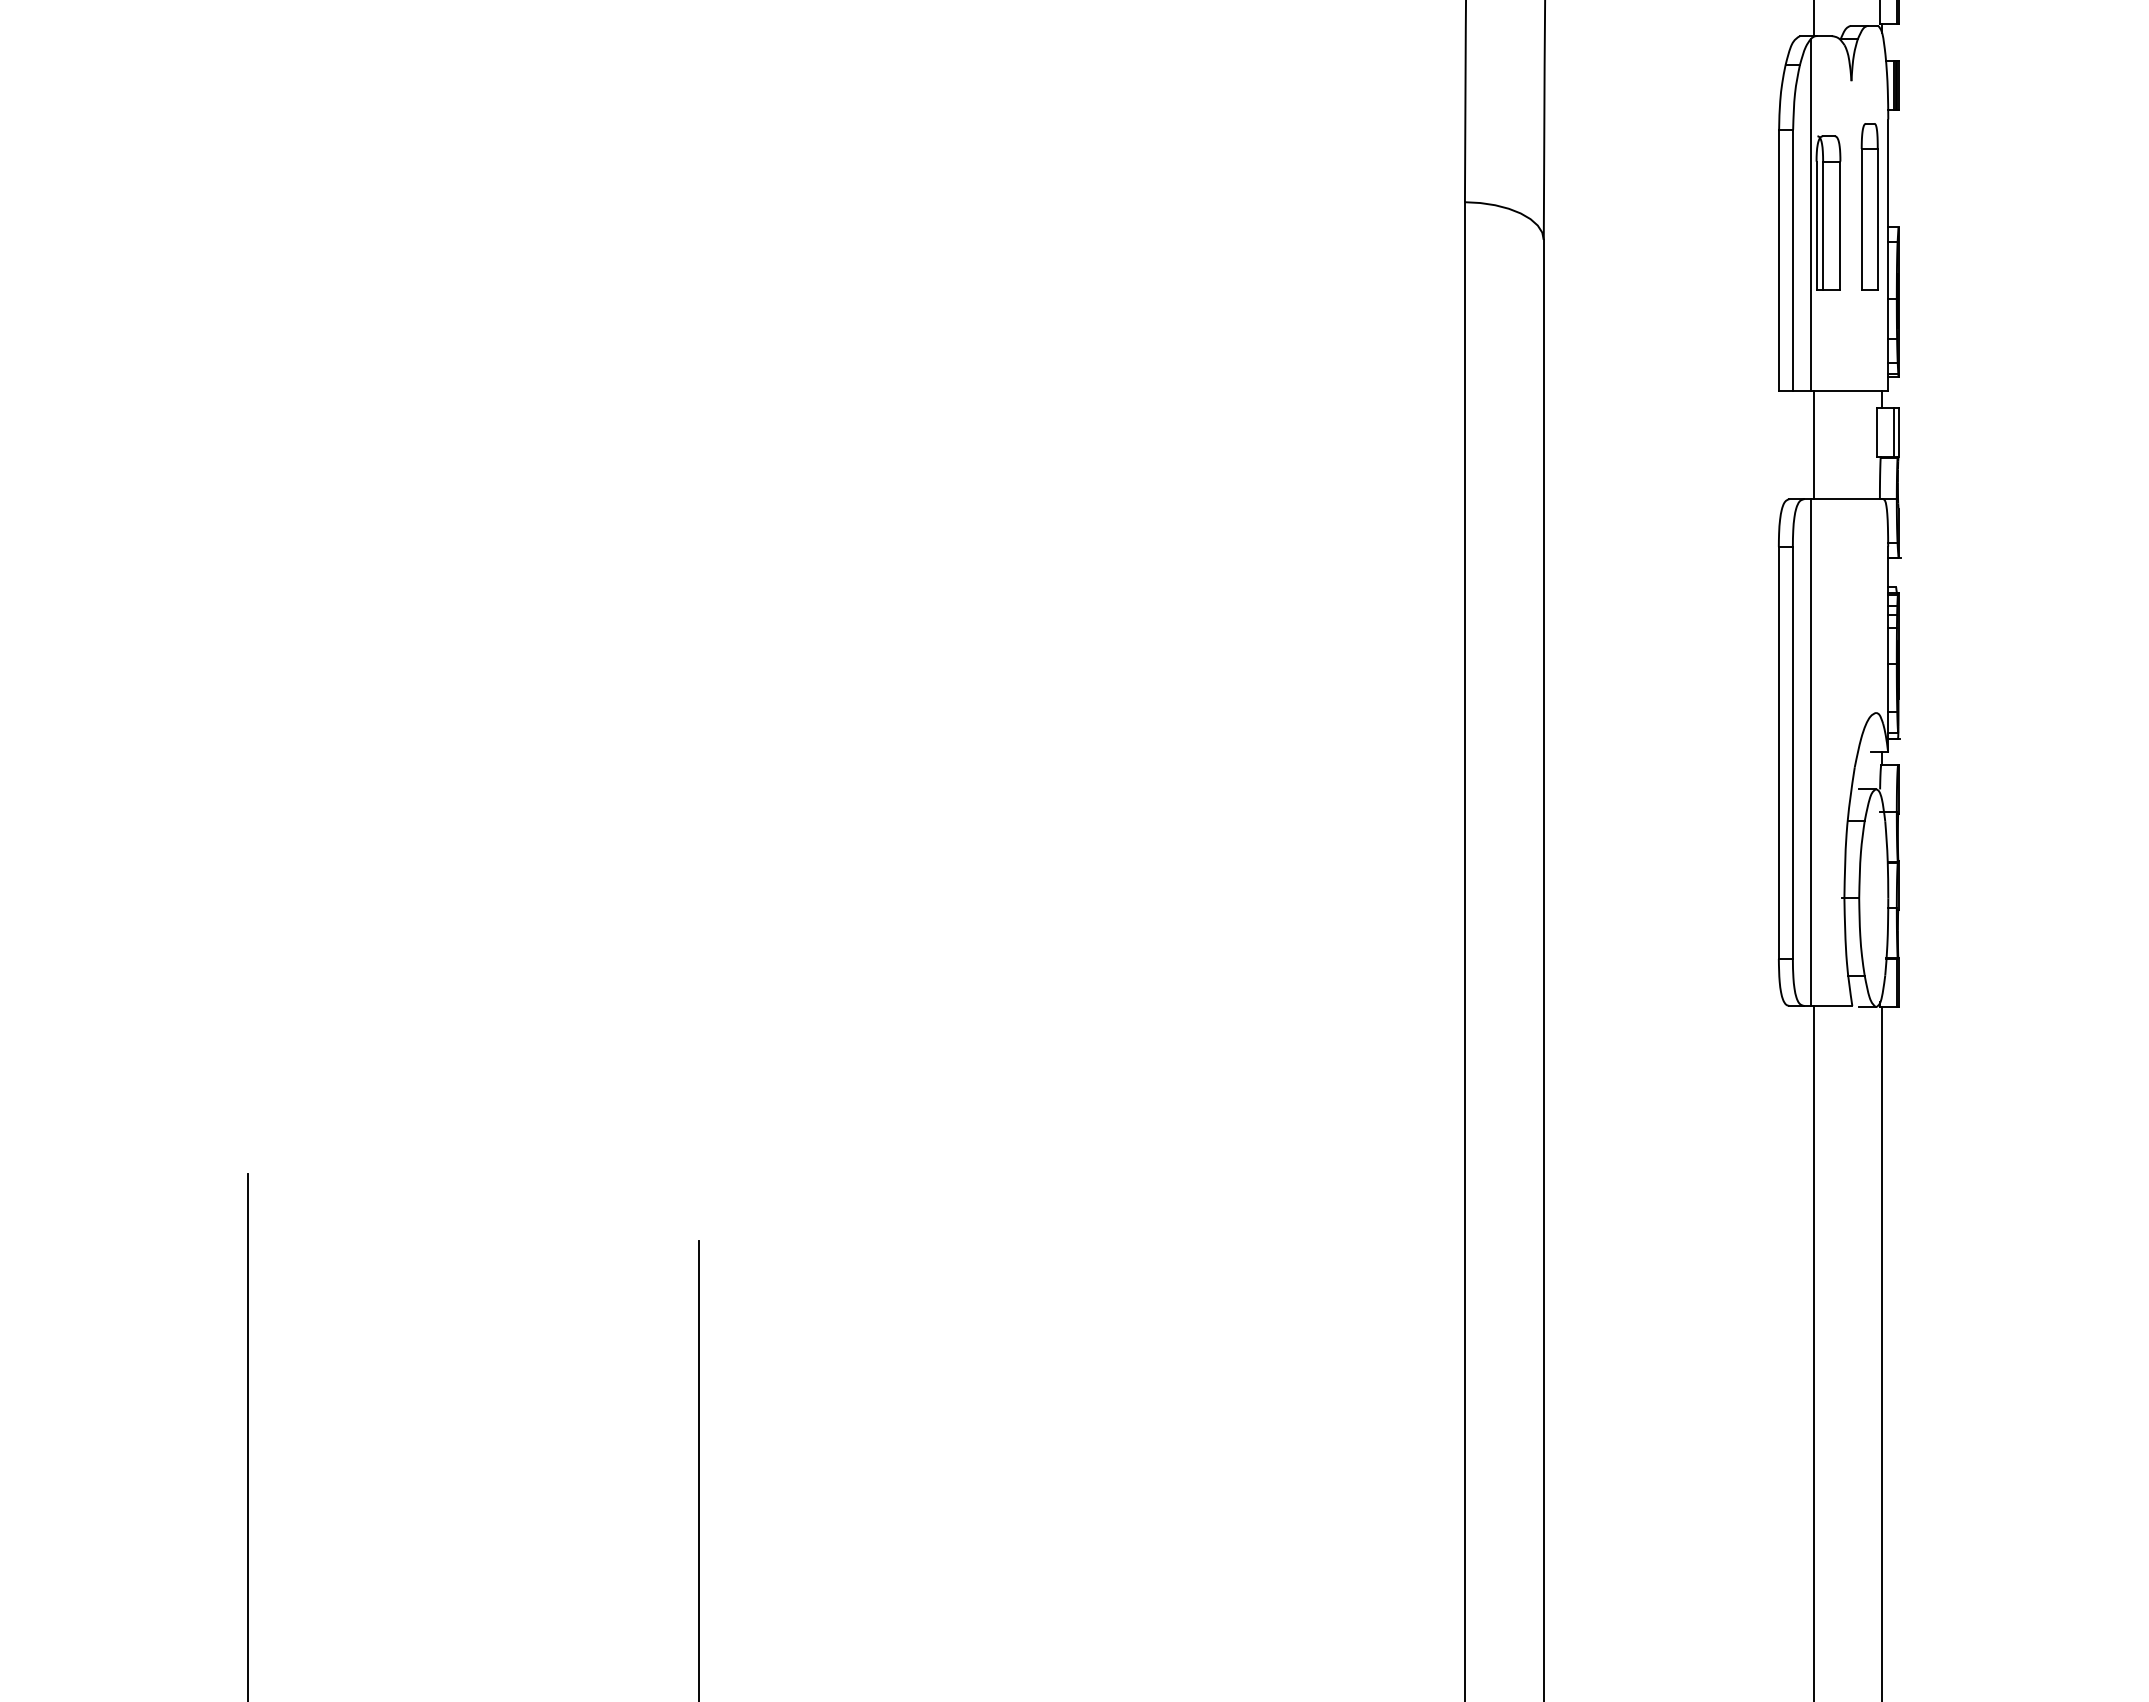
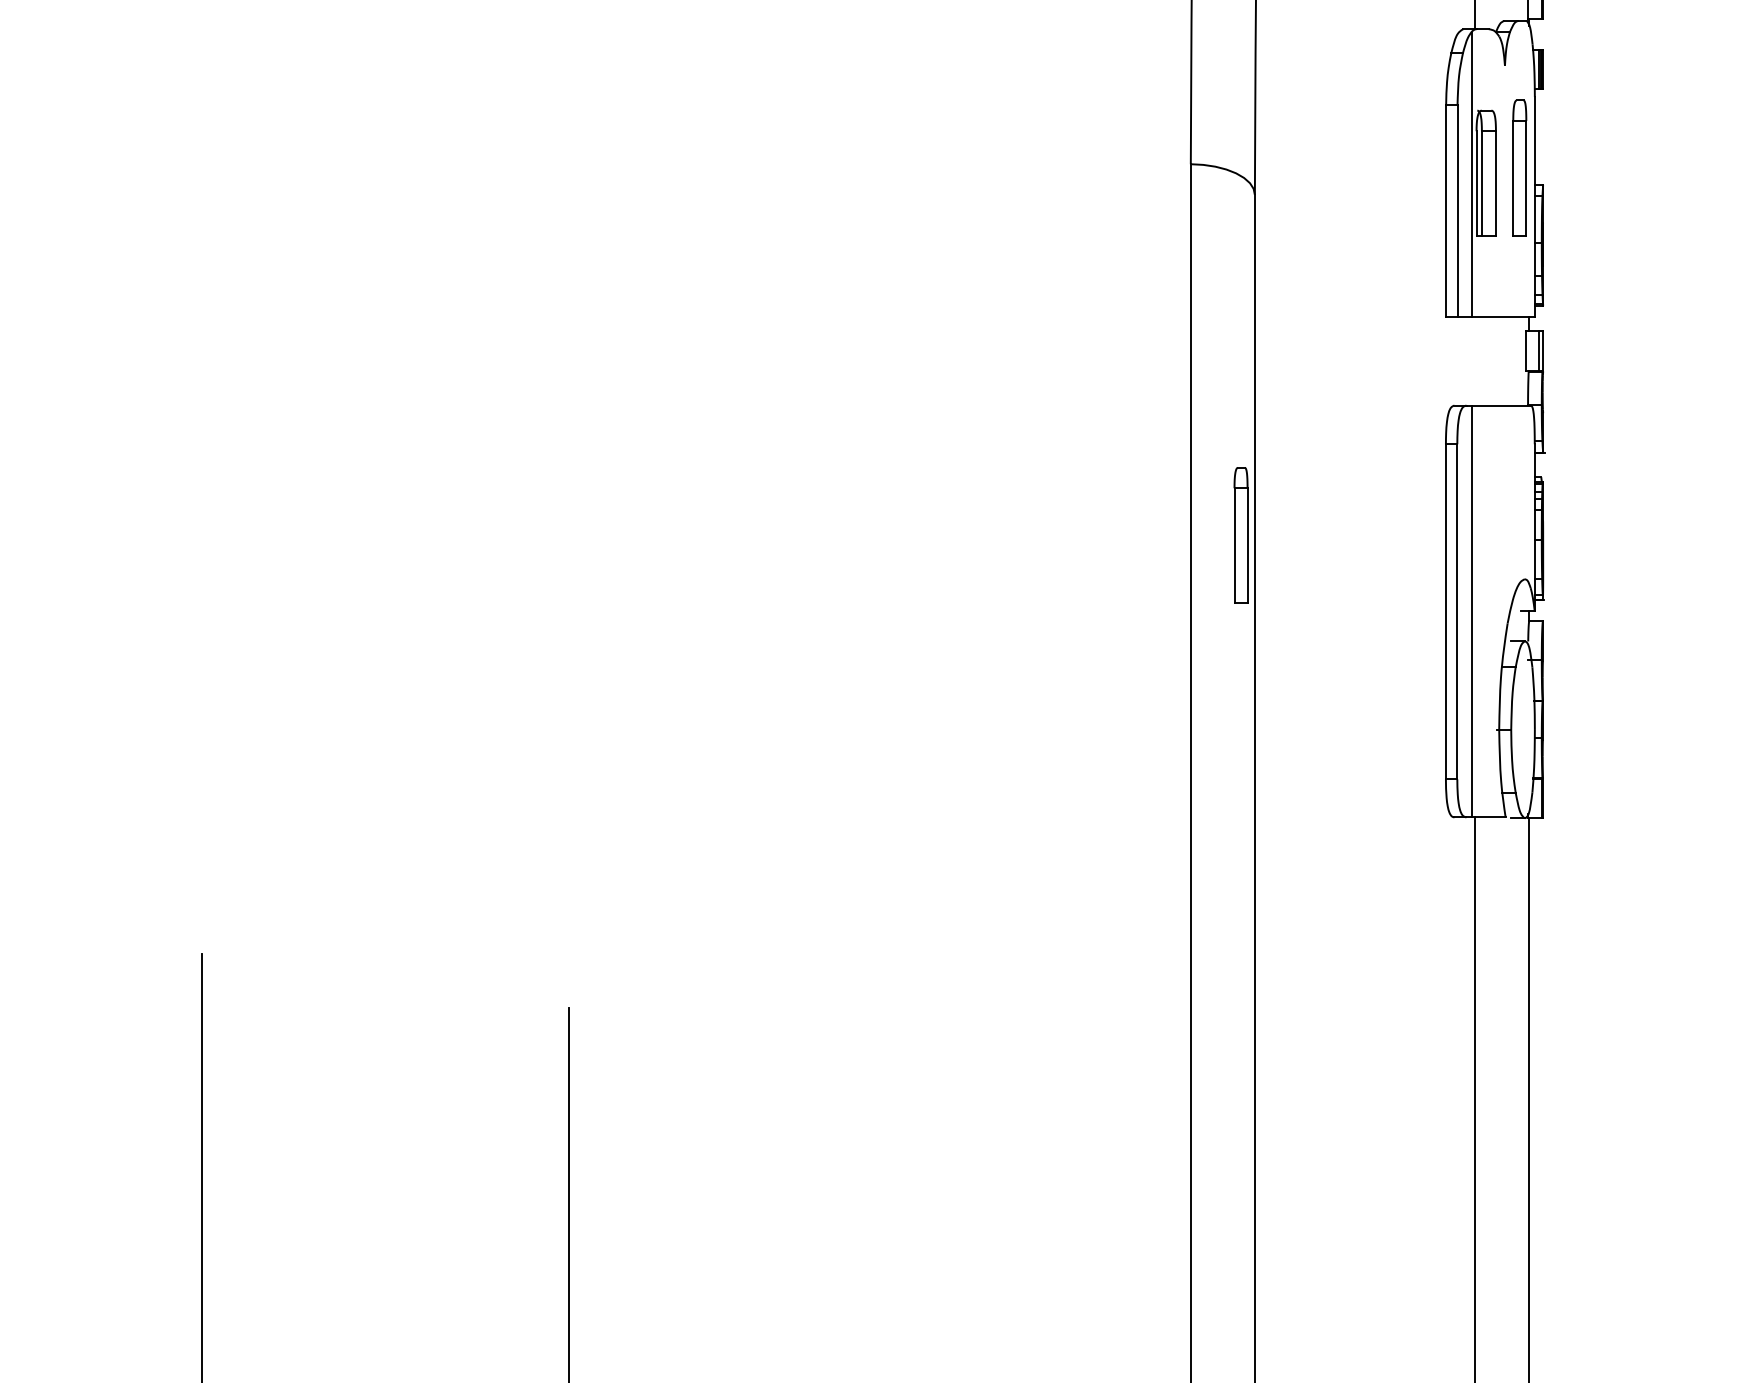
line: (1814, 444) -> (1474, 361), removed
part: (1526, 658) -> (1240, 535), added

